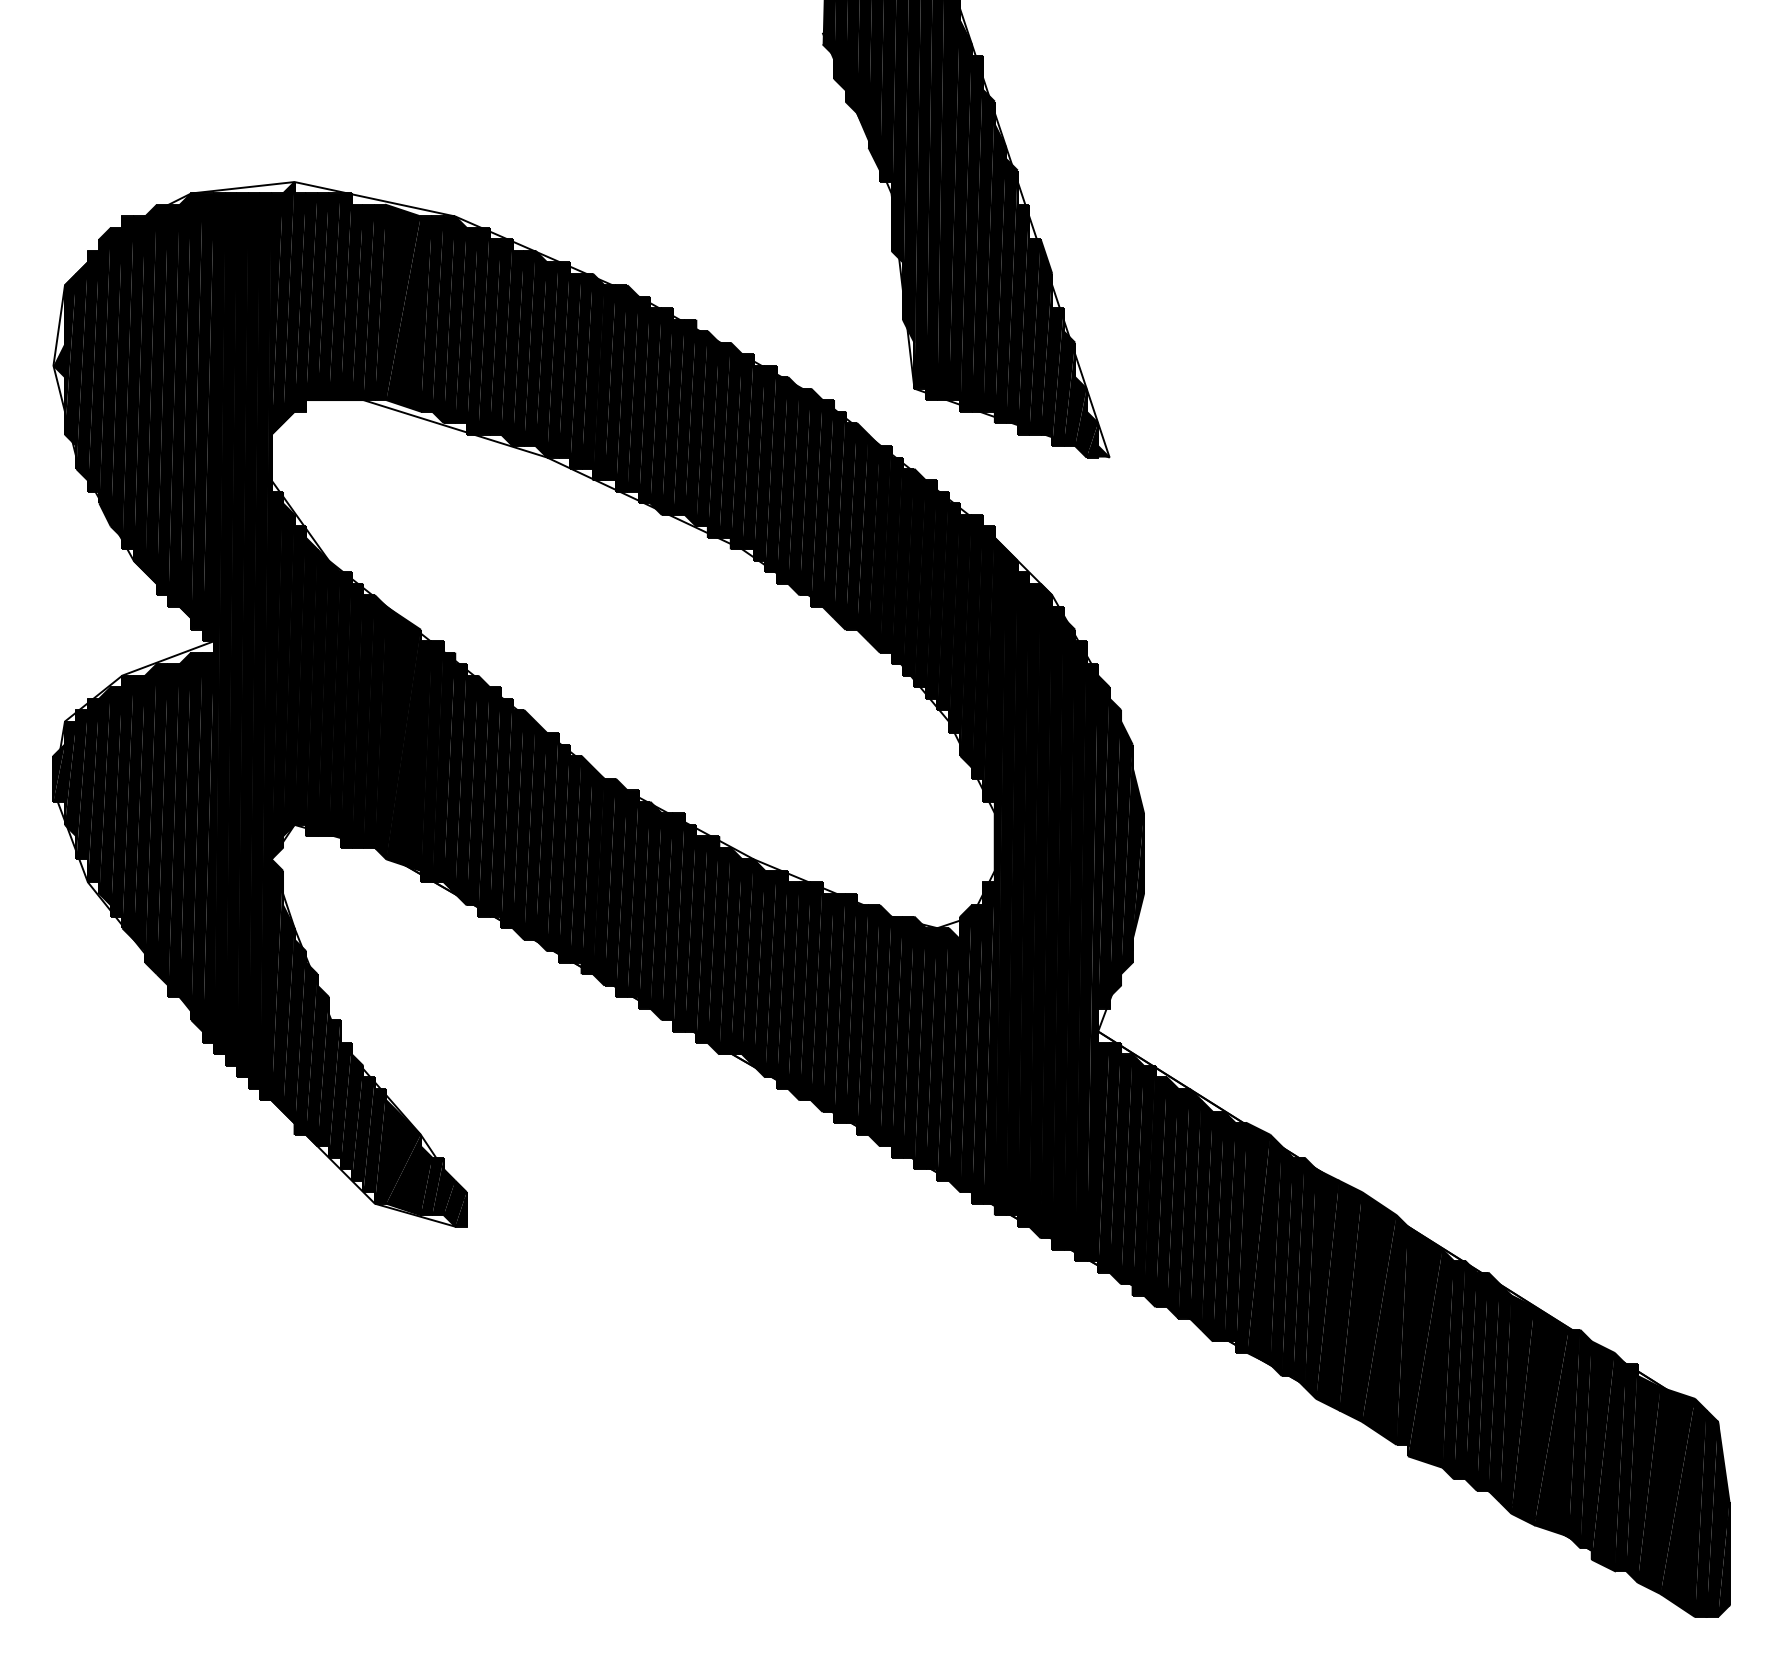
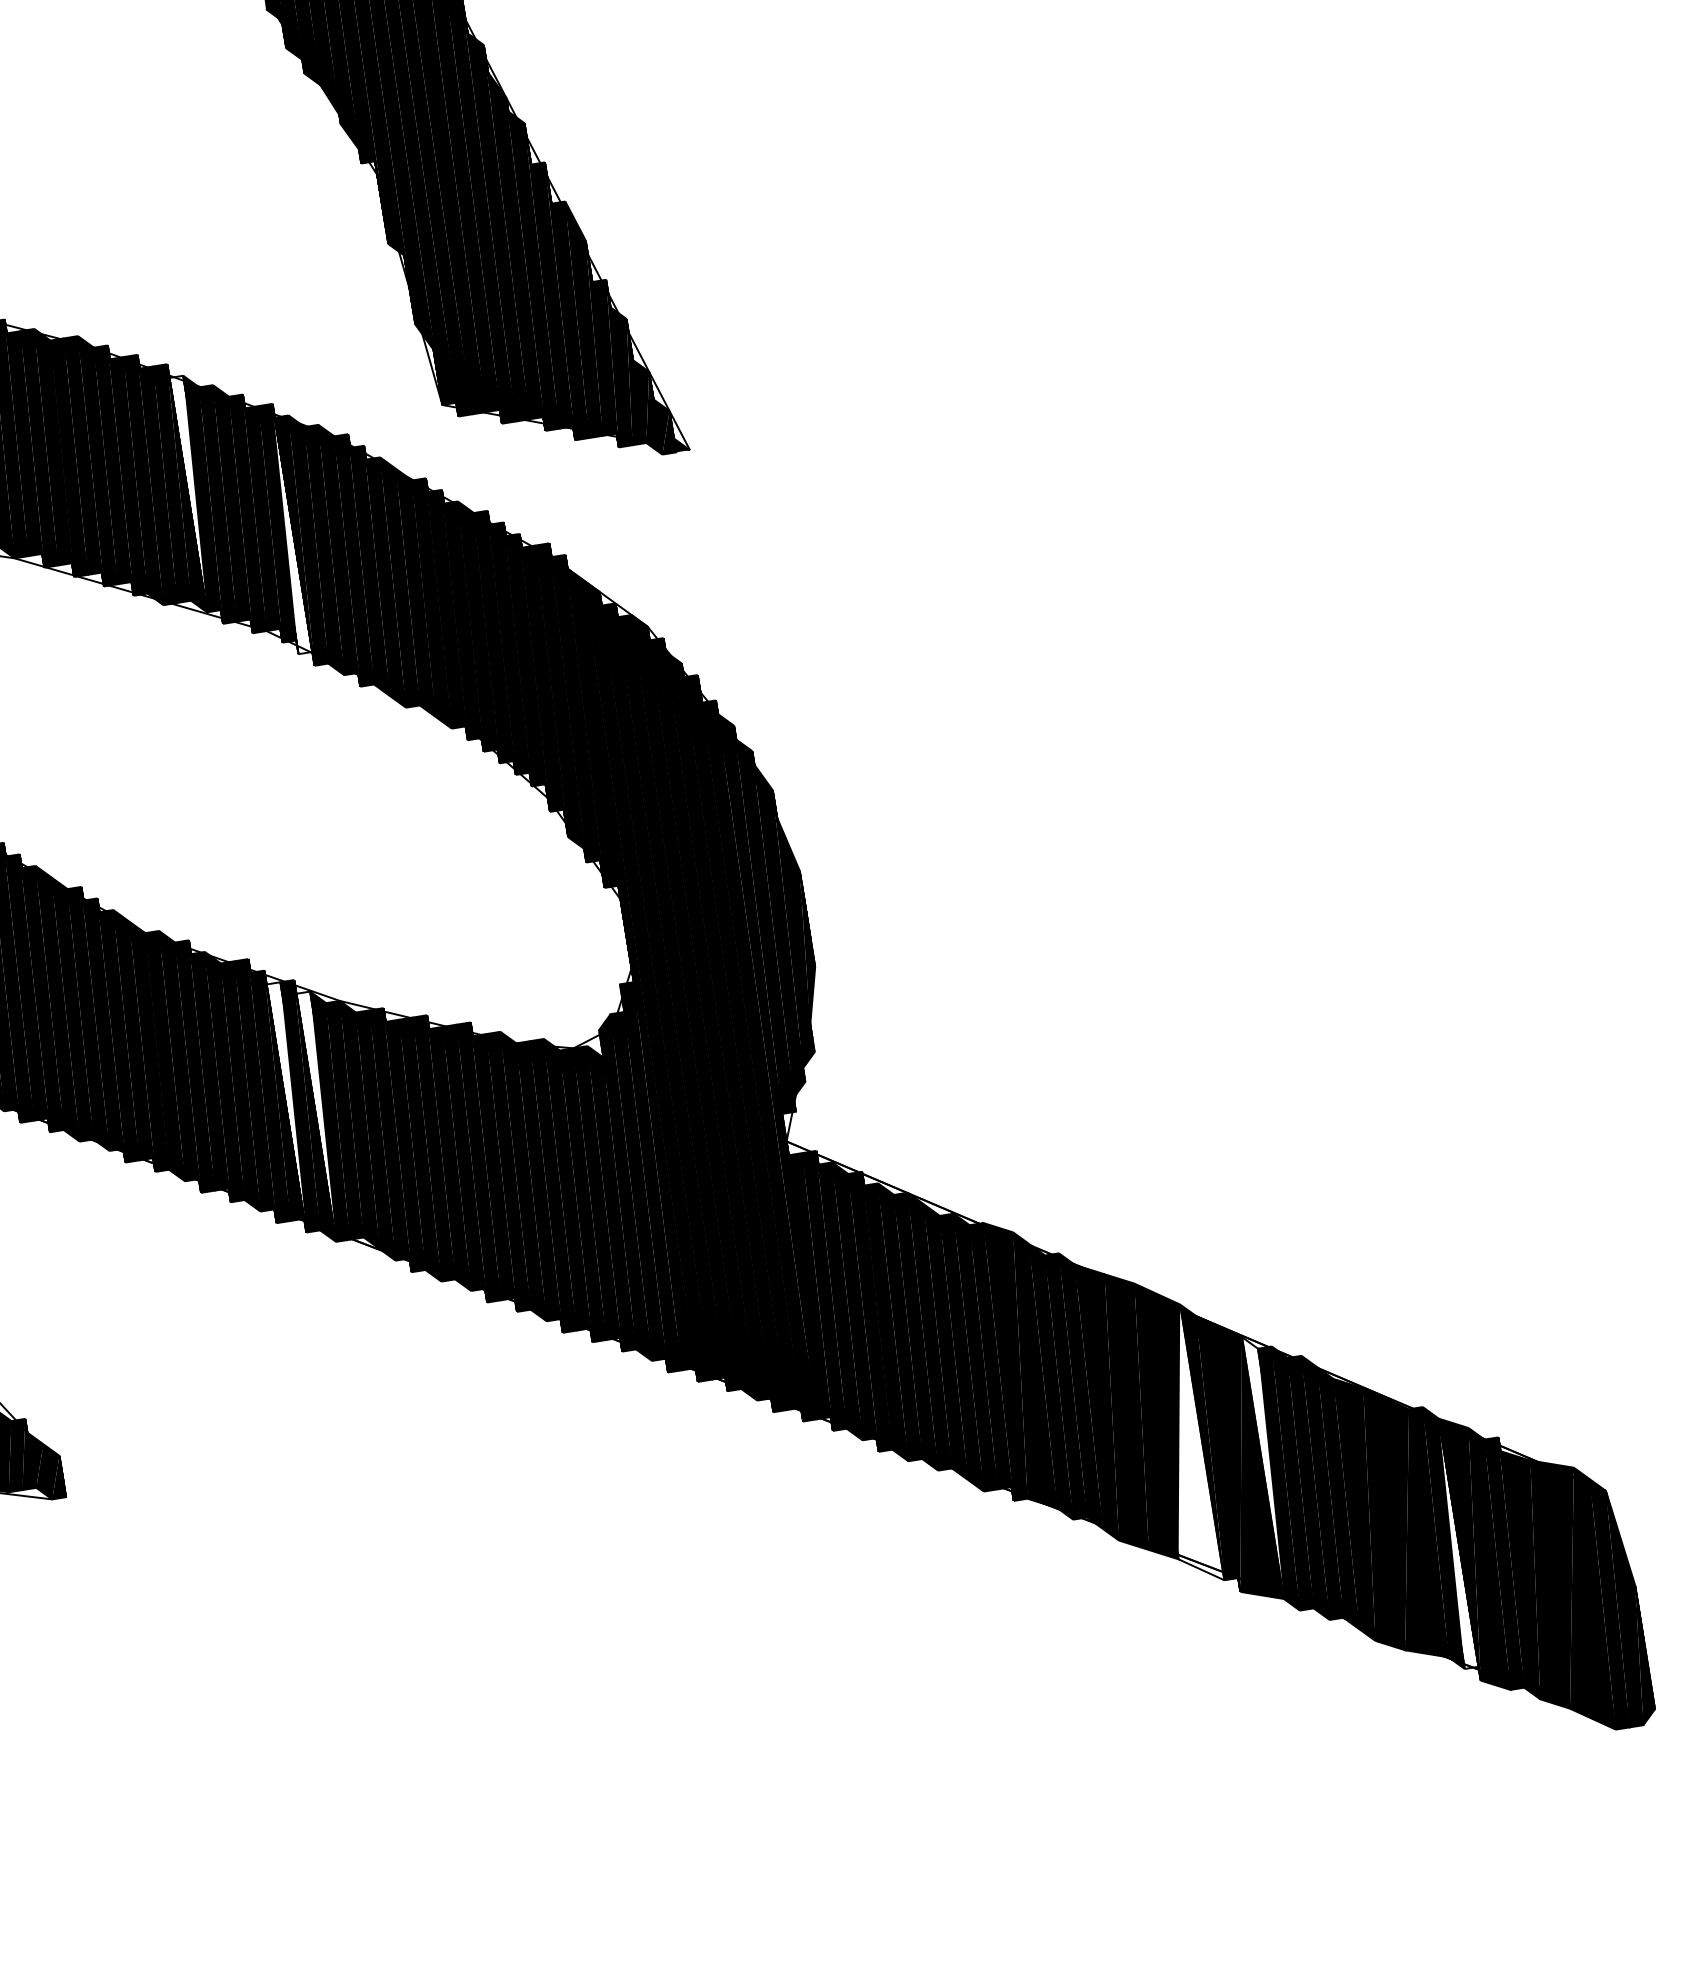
fill: (701, 428) -> (194, 493), removed
fill: (770, 468) -> (284, 528), removed
fill: (701, 939) -> (292, 1107), removed
fill: (724, 950) -> (322, 1116), removed
fill: (1379, 1329) -> (1181, 1445), removed
fill: (1447, 1358) -> (1268, 1466), removed
fill: (1585, 1444) -> (1451, 1543), removed

